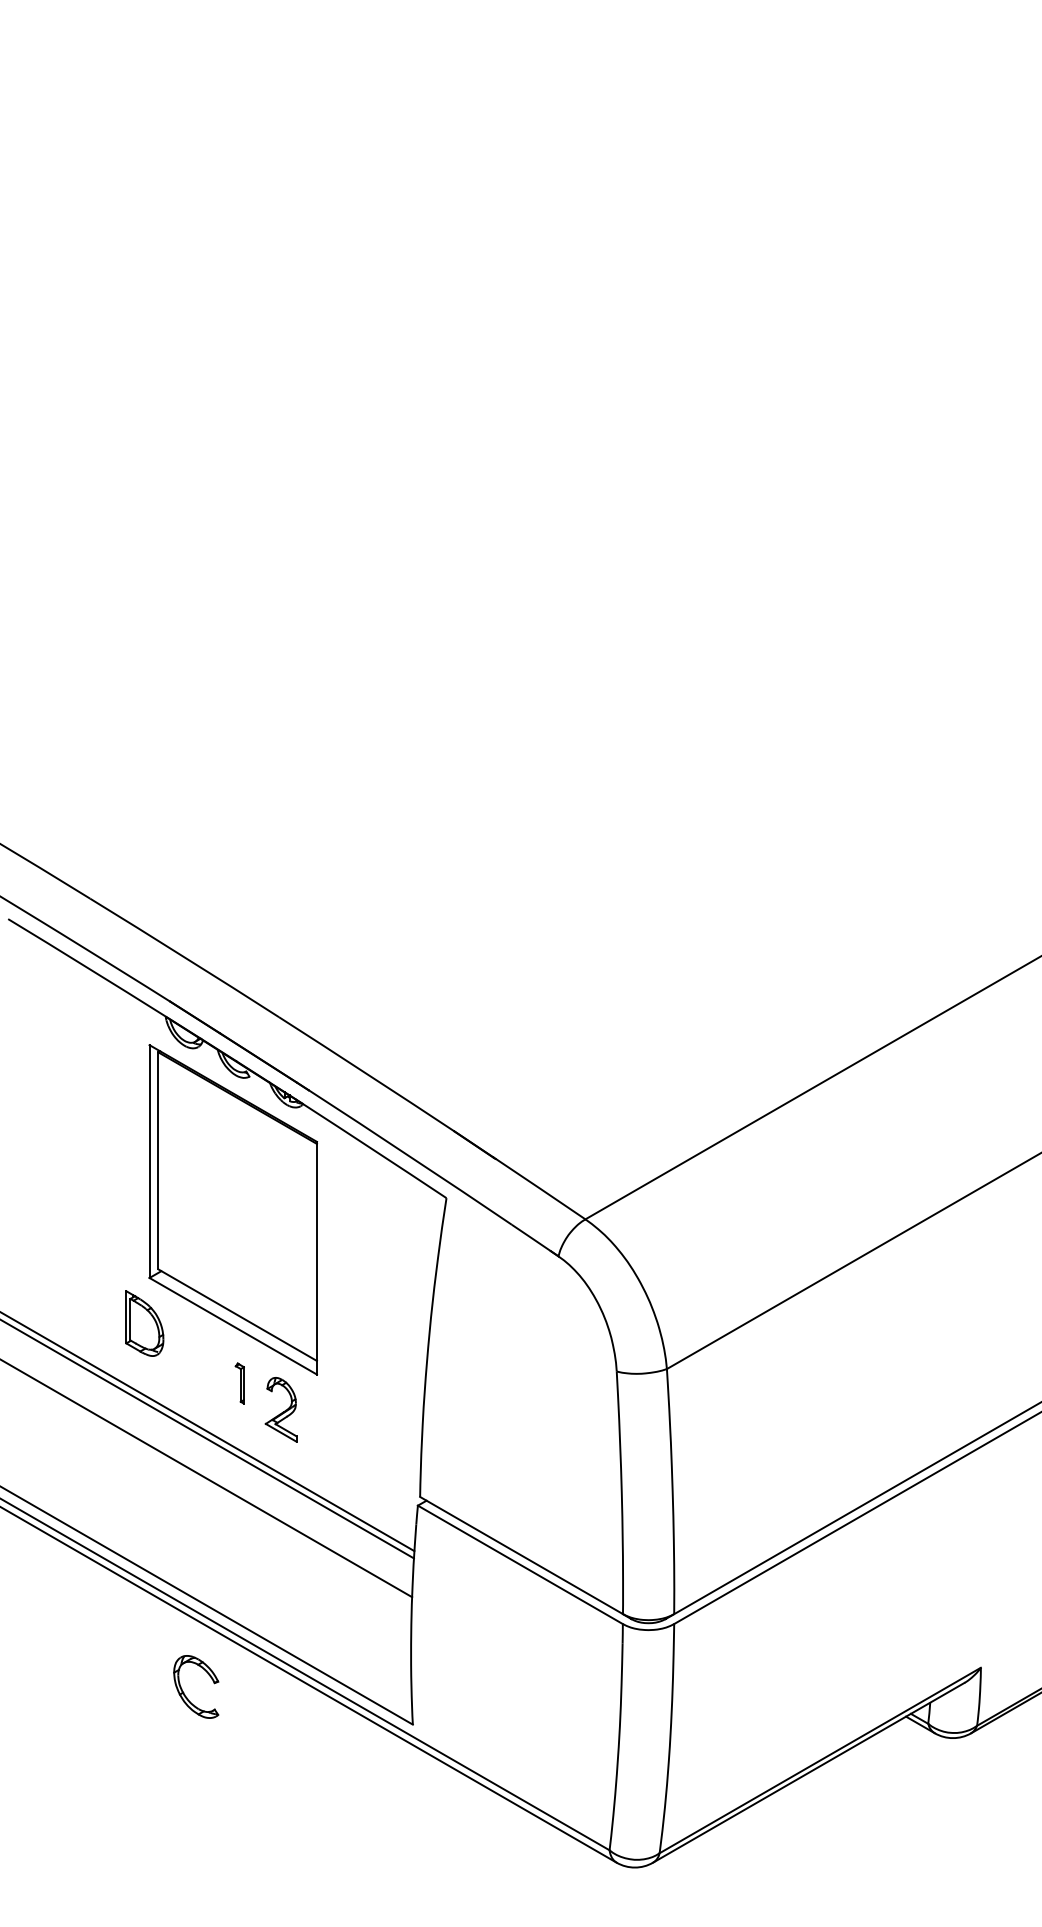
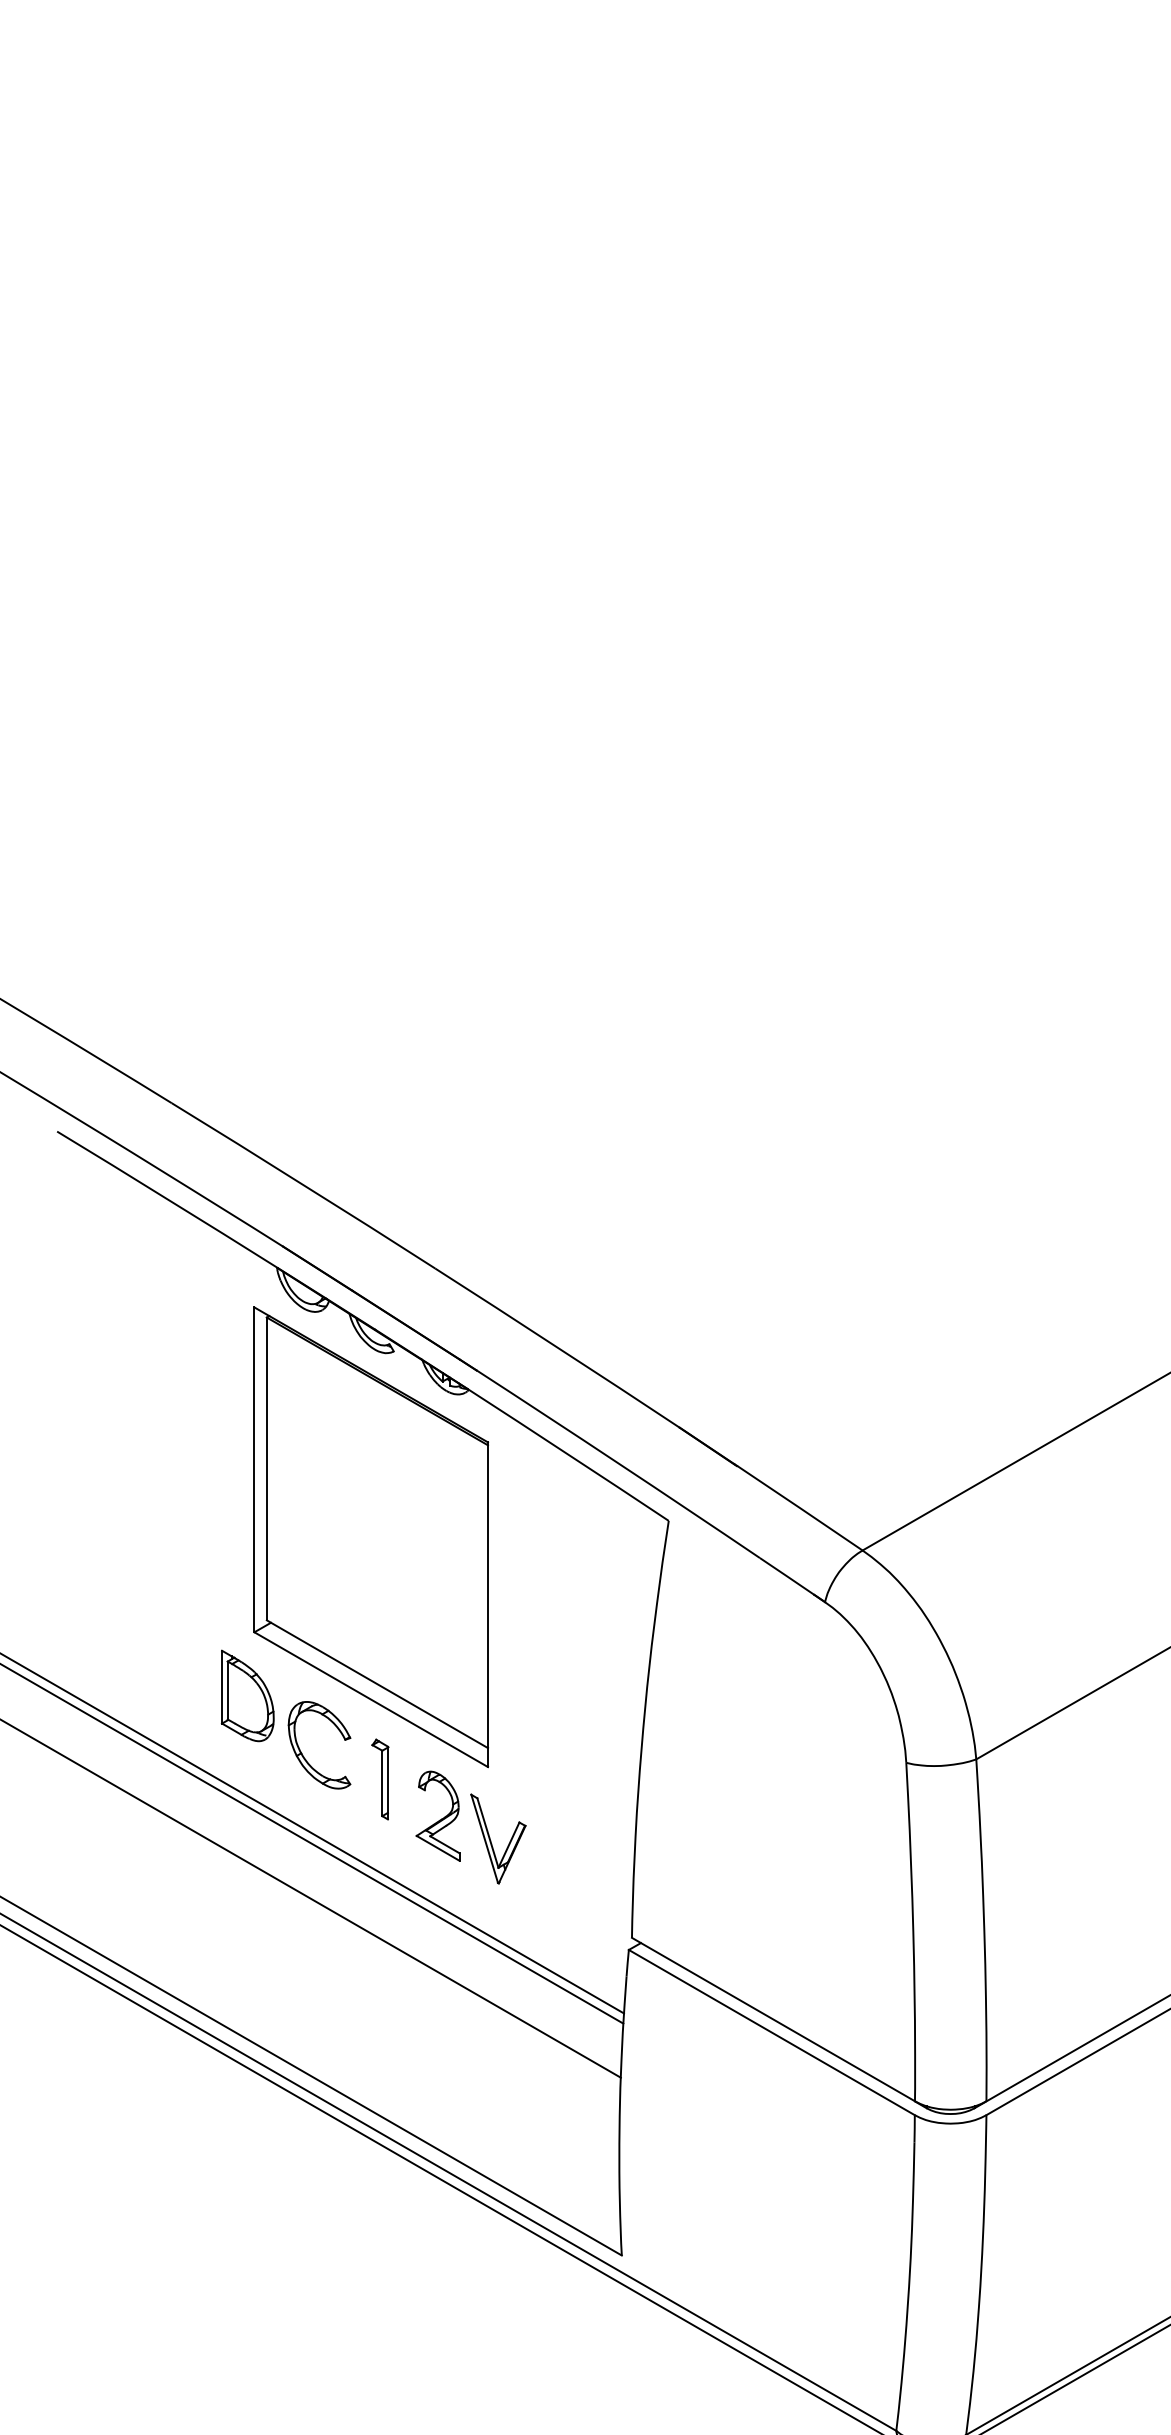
part: (239, 1383) -> (379, 1779), size x1.43
part: (324, 1425) -> (498, 1838), added
part: (184, 1692) -> (303, 1753), moved

